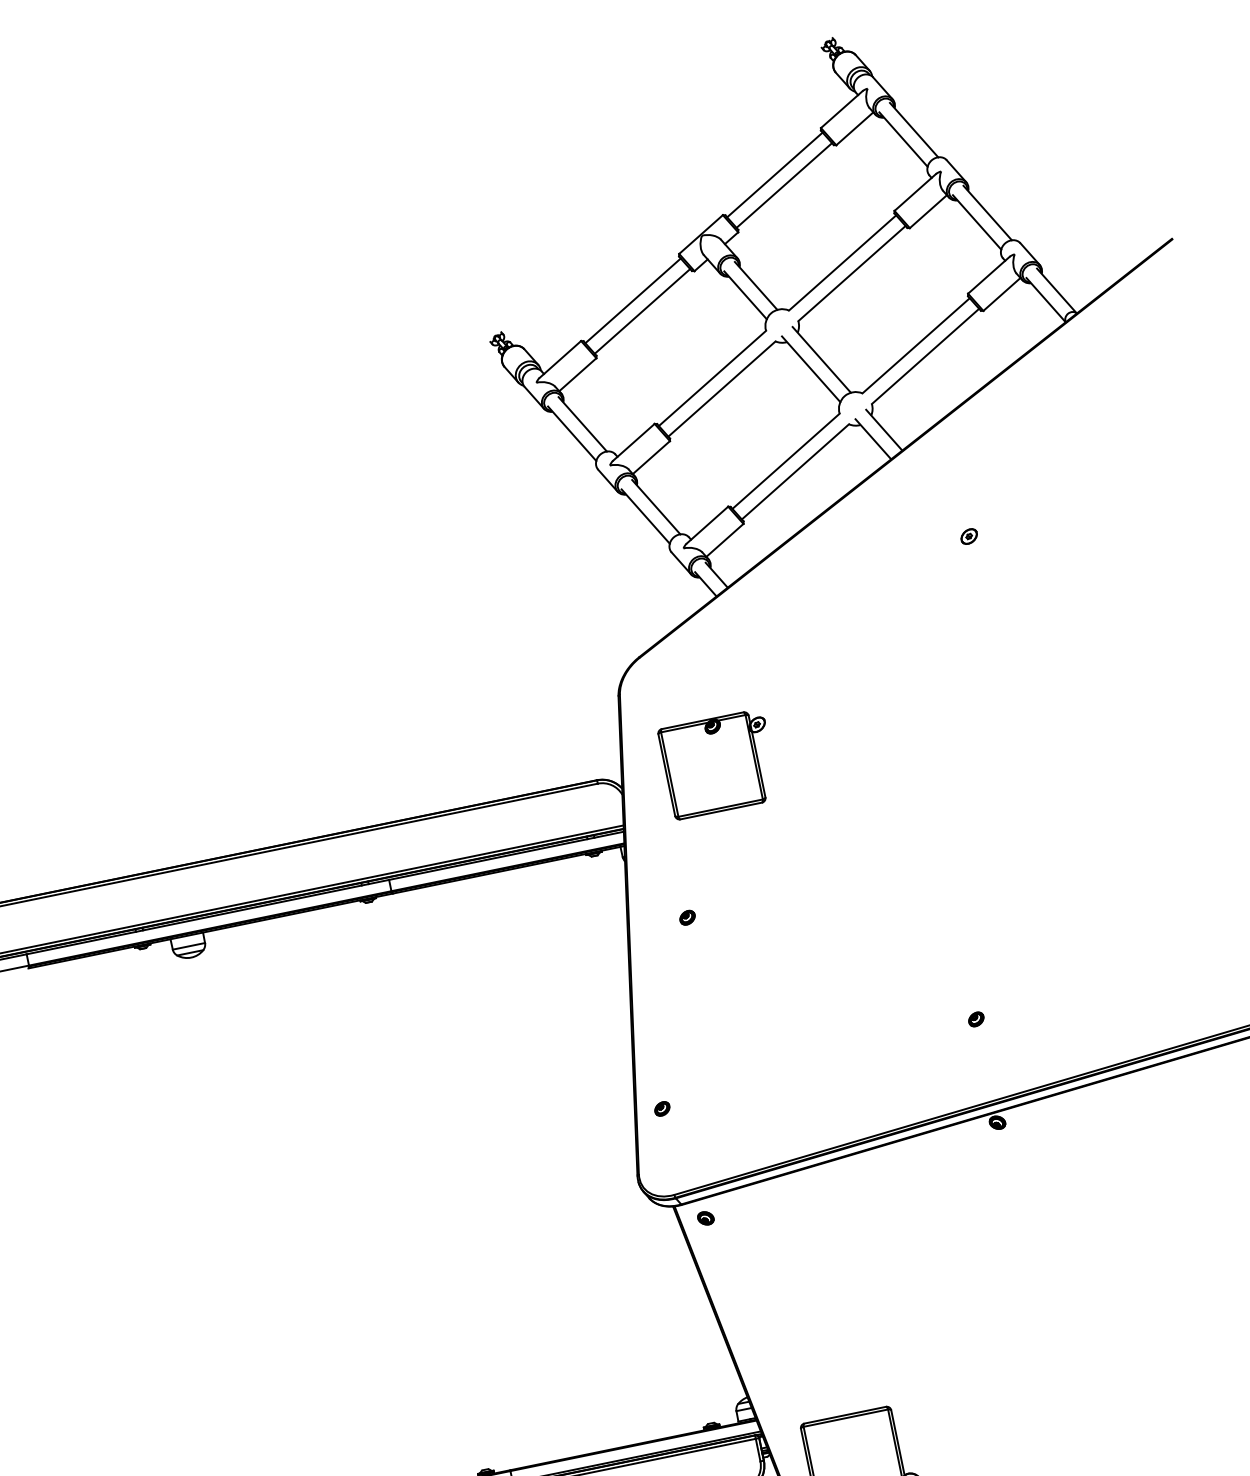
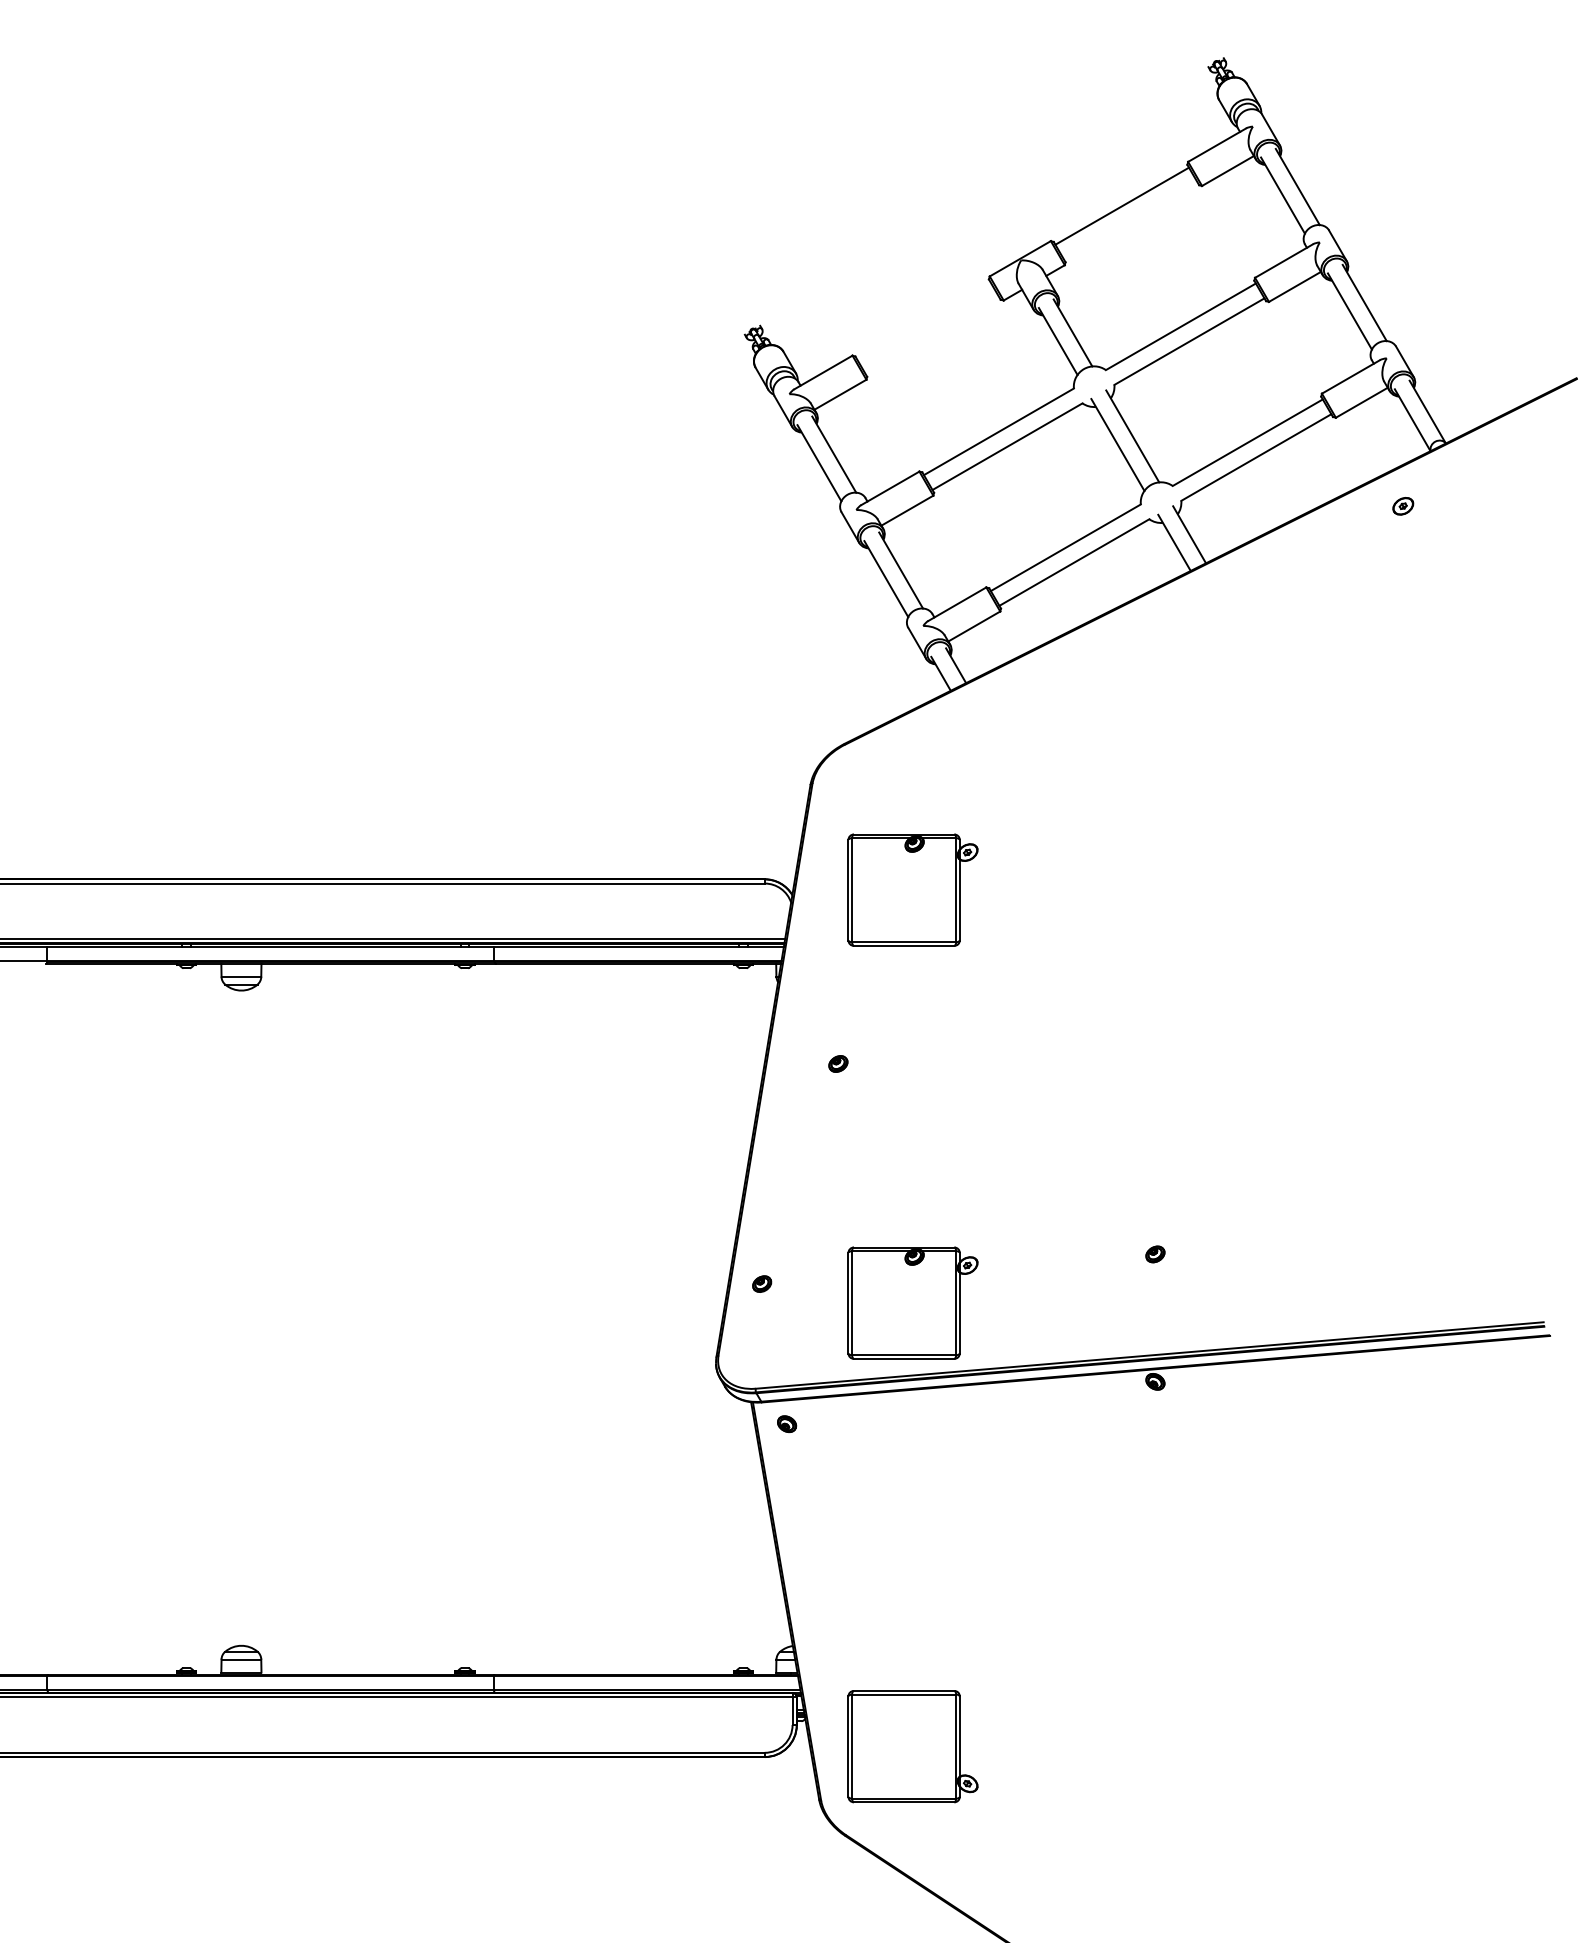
line: (784, 185) -> (1130, 220), removed
line: (632, 300) -> (923, 320), removed
line: (642, 311) -> (932, 335), removed
part: (969, 536) -> (1403, 506), moved
part: (787, 1098) -> (912, 1302), added

